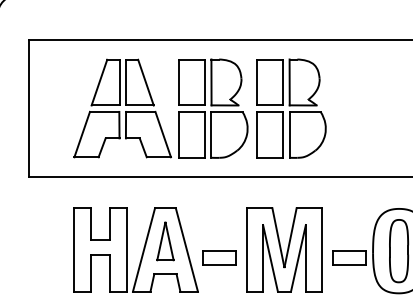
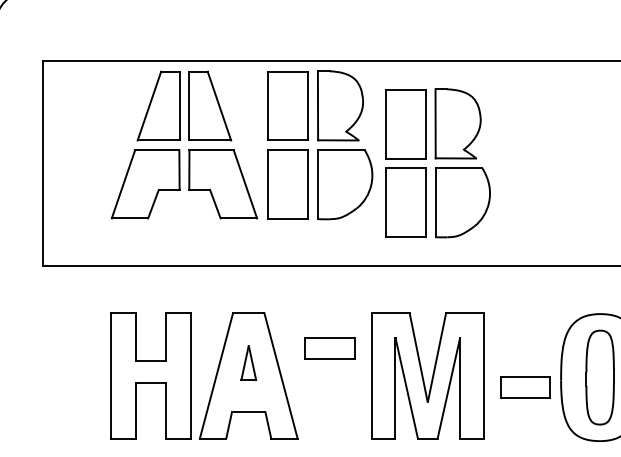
part: (160, 108) -> (241, 145), moved
part: (165, 241) -> (248, 363), size x0.6
part: (219, 257) -> (330, 348), moved

